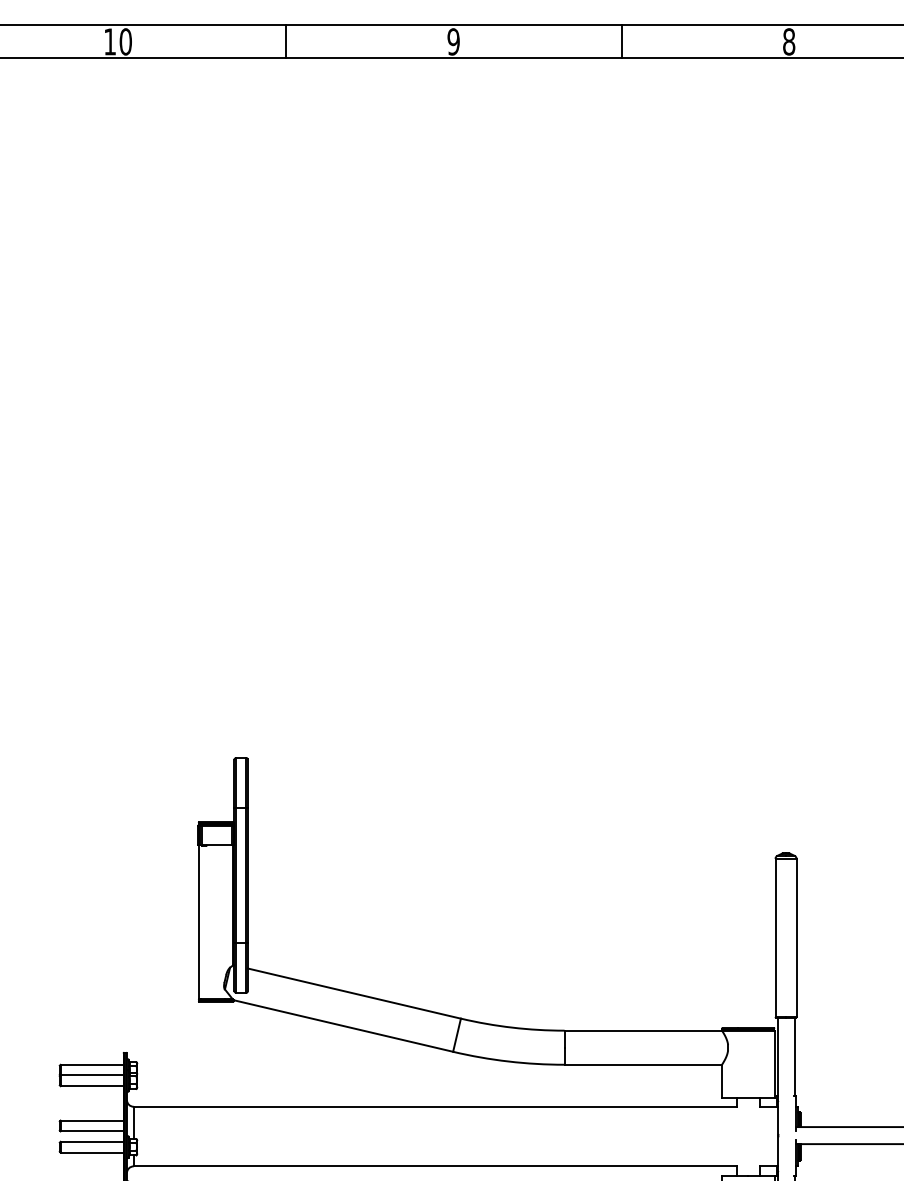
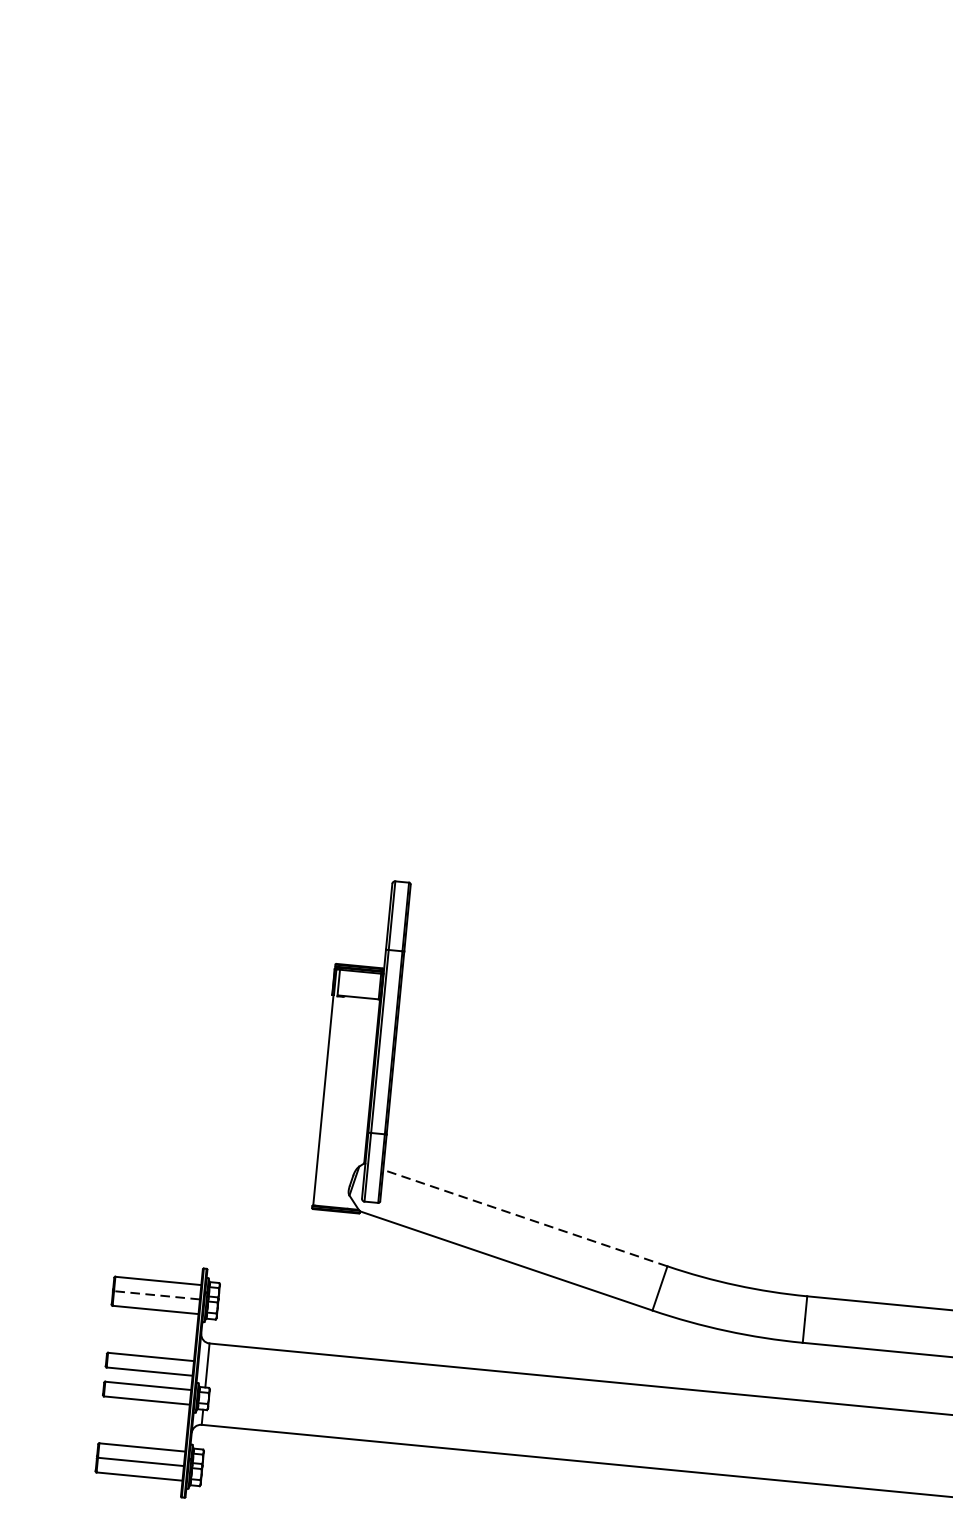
line: (354, 993) -> (525, 1218), solid -> dashed
line: (91, 1075) -> (156, 1295), solid -> dashed

